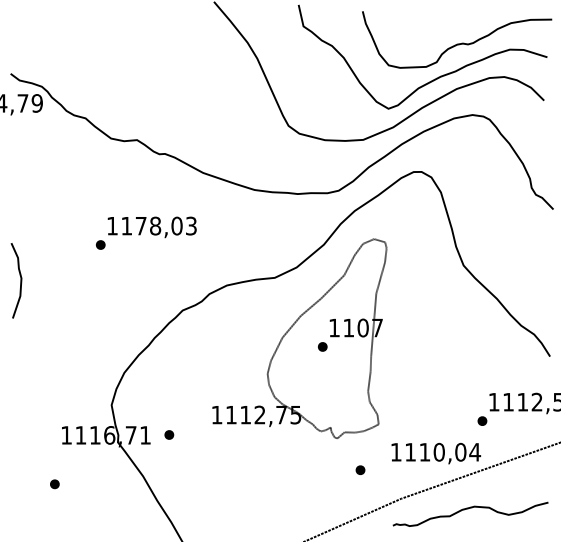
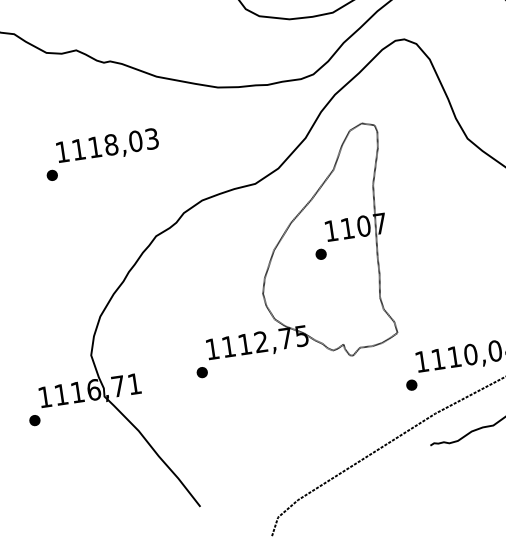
text: (141, 226) -> (95, 147), 1178,03 -> 1118,03
part: (169, 434) -> (202, 371), moved
part: (360, 469) -> (411, 384), moved
part: (54, 484) -> (34, 420), moved

